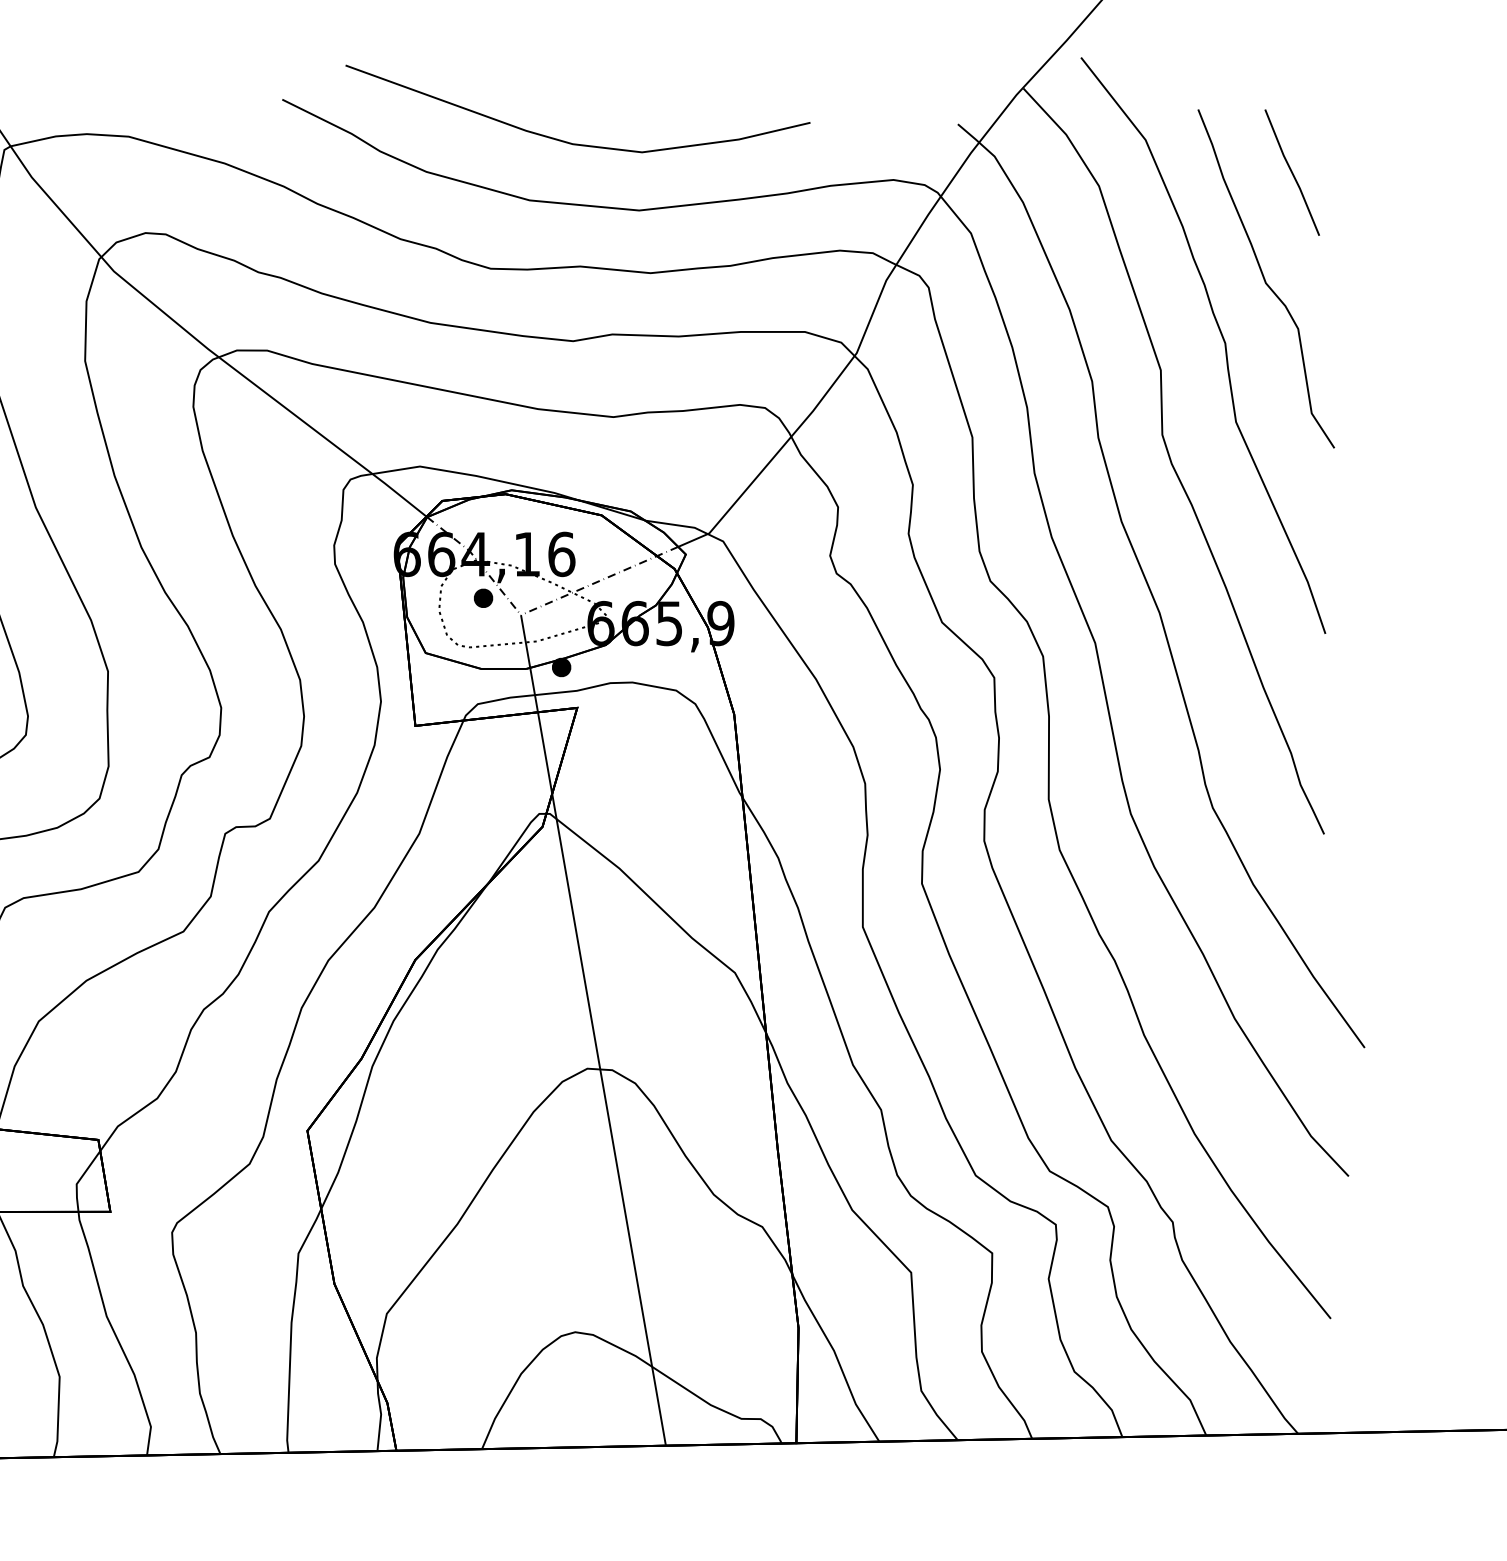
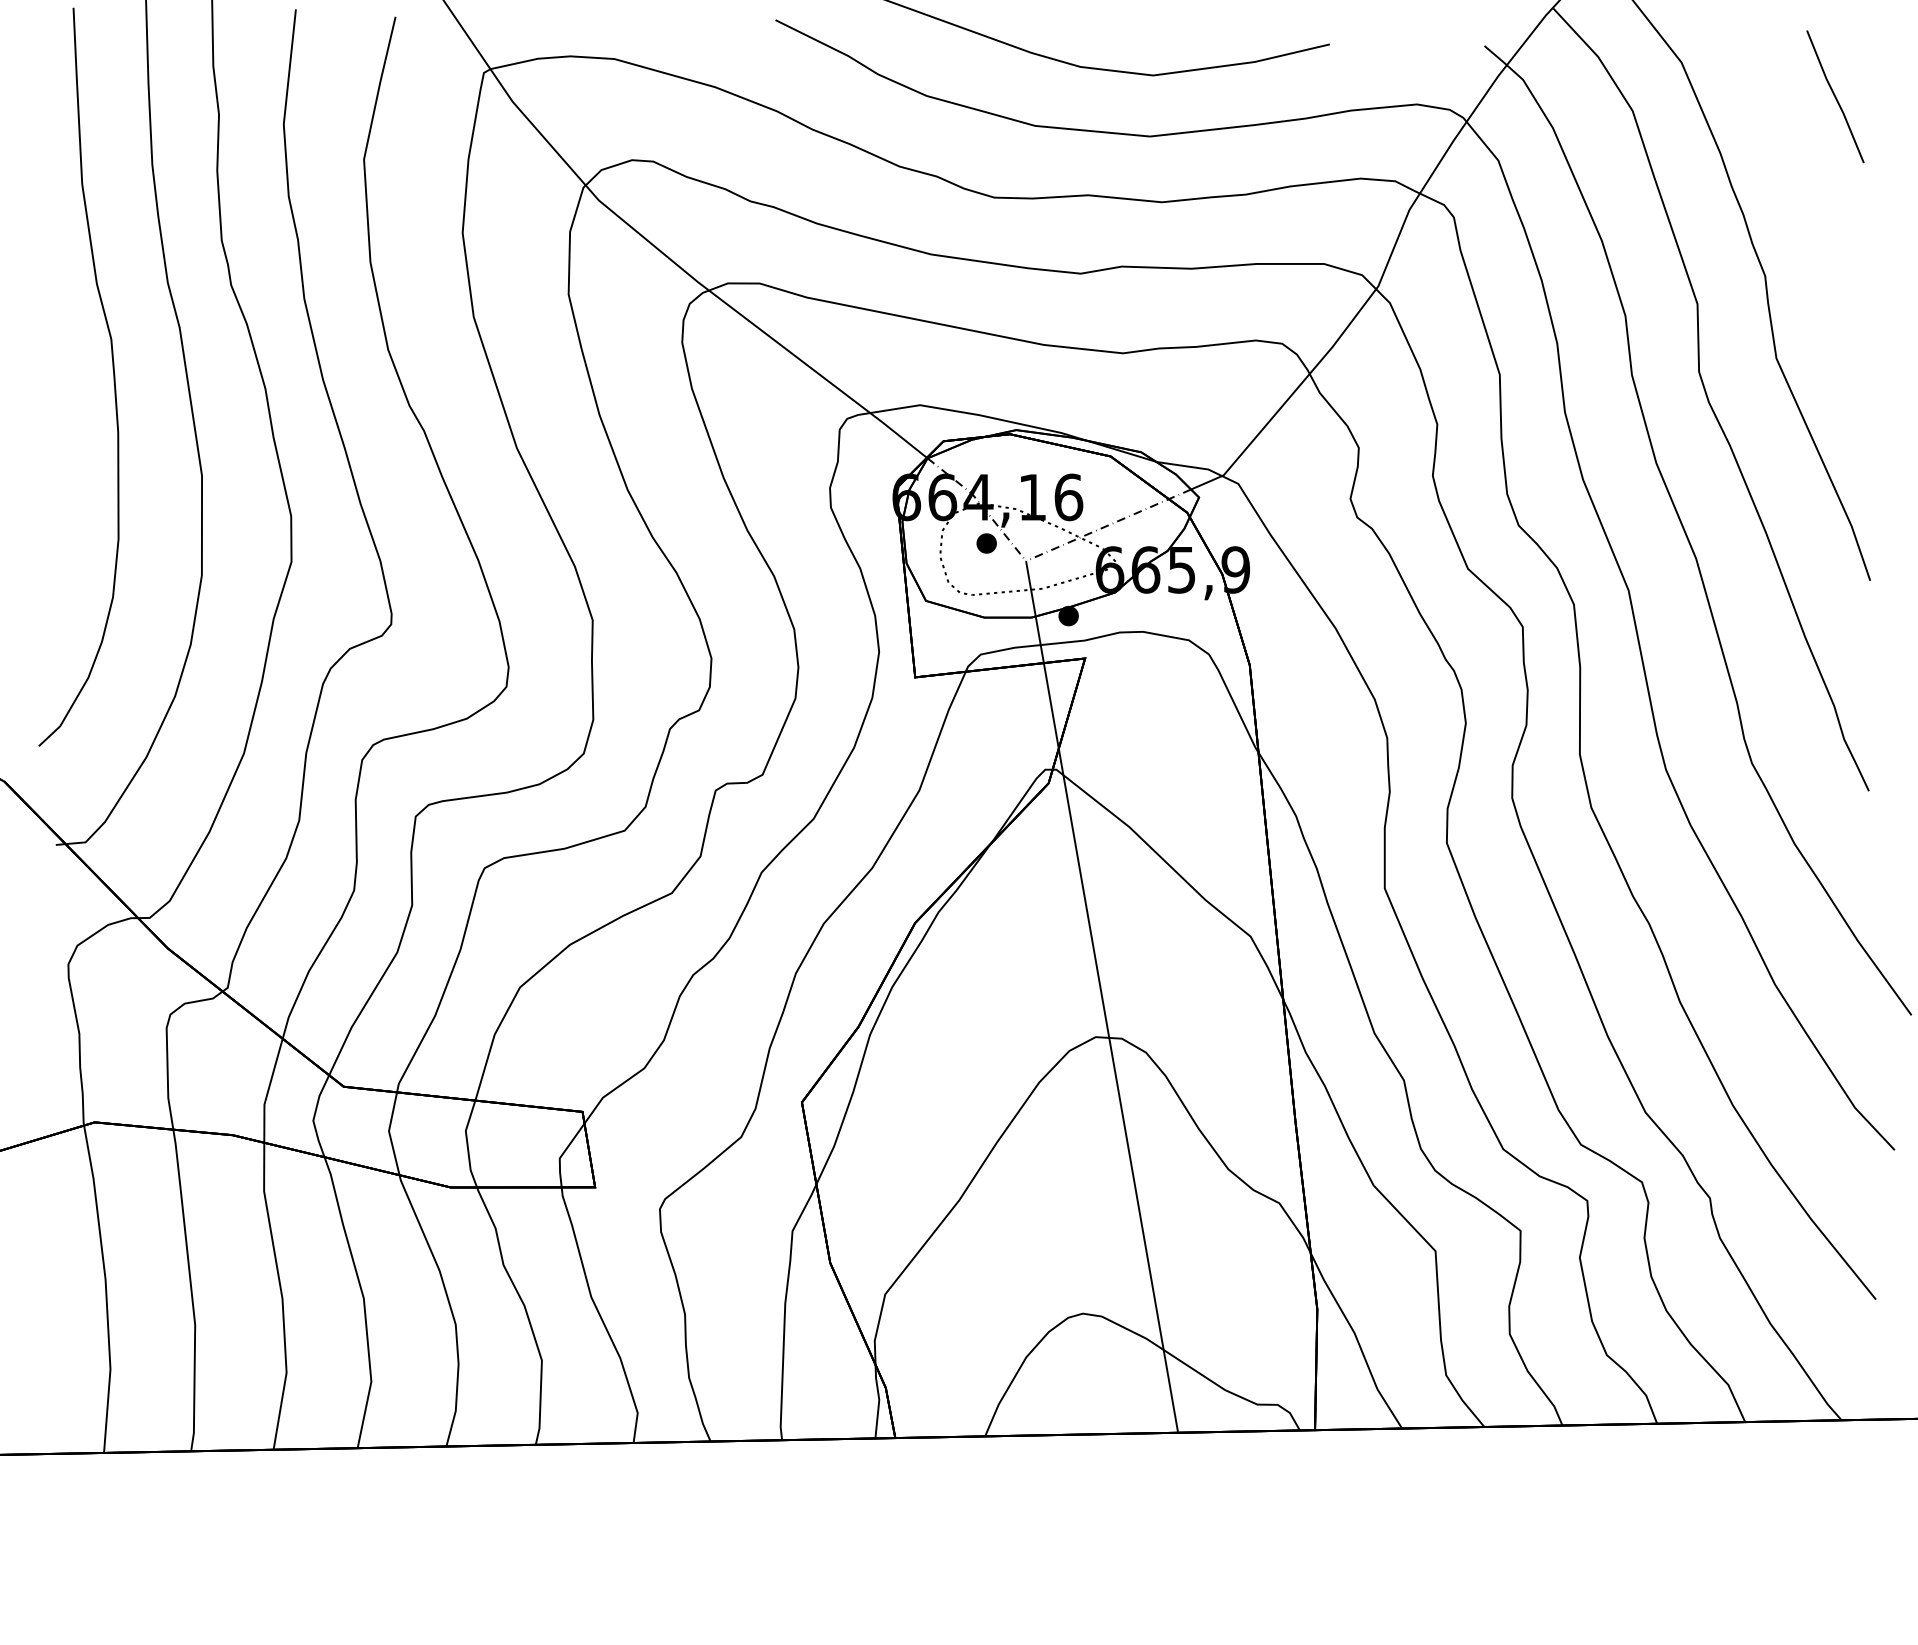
curve: (1265, 279) -> (1807, 208), removed

